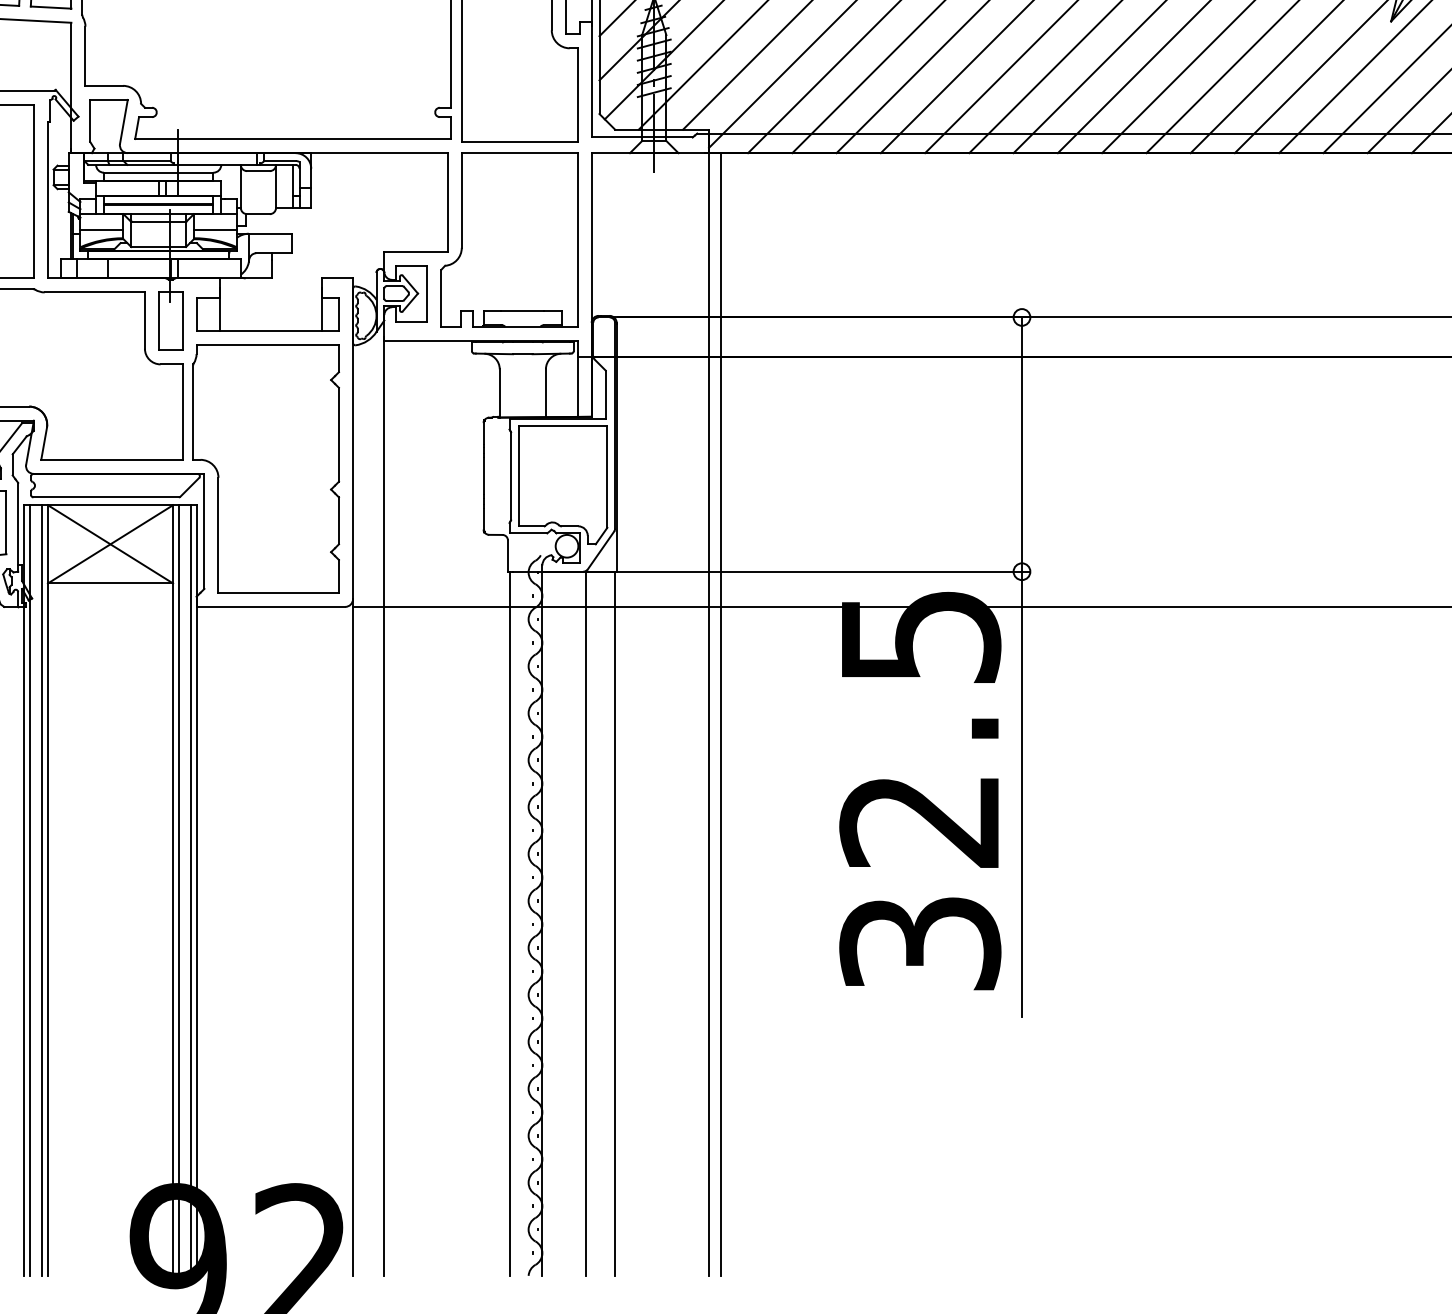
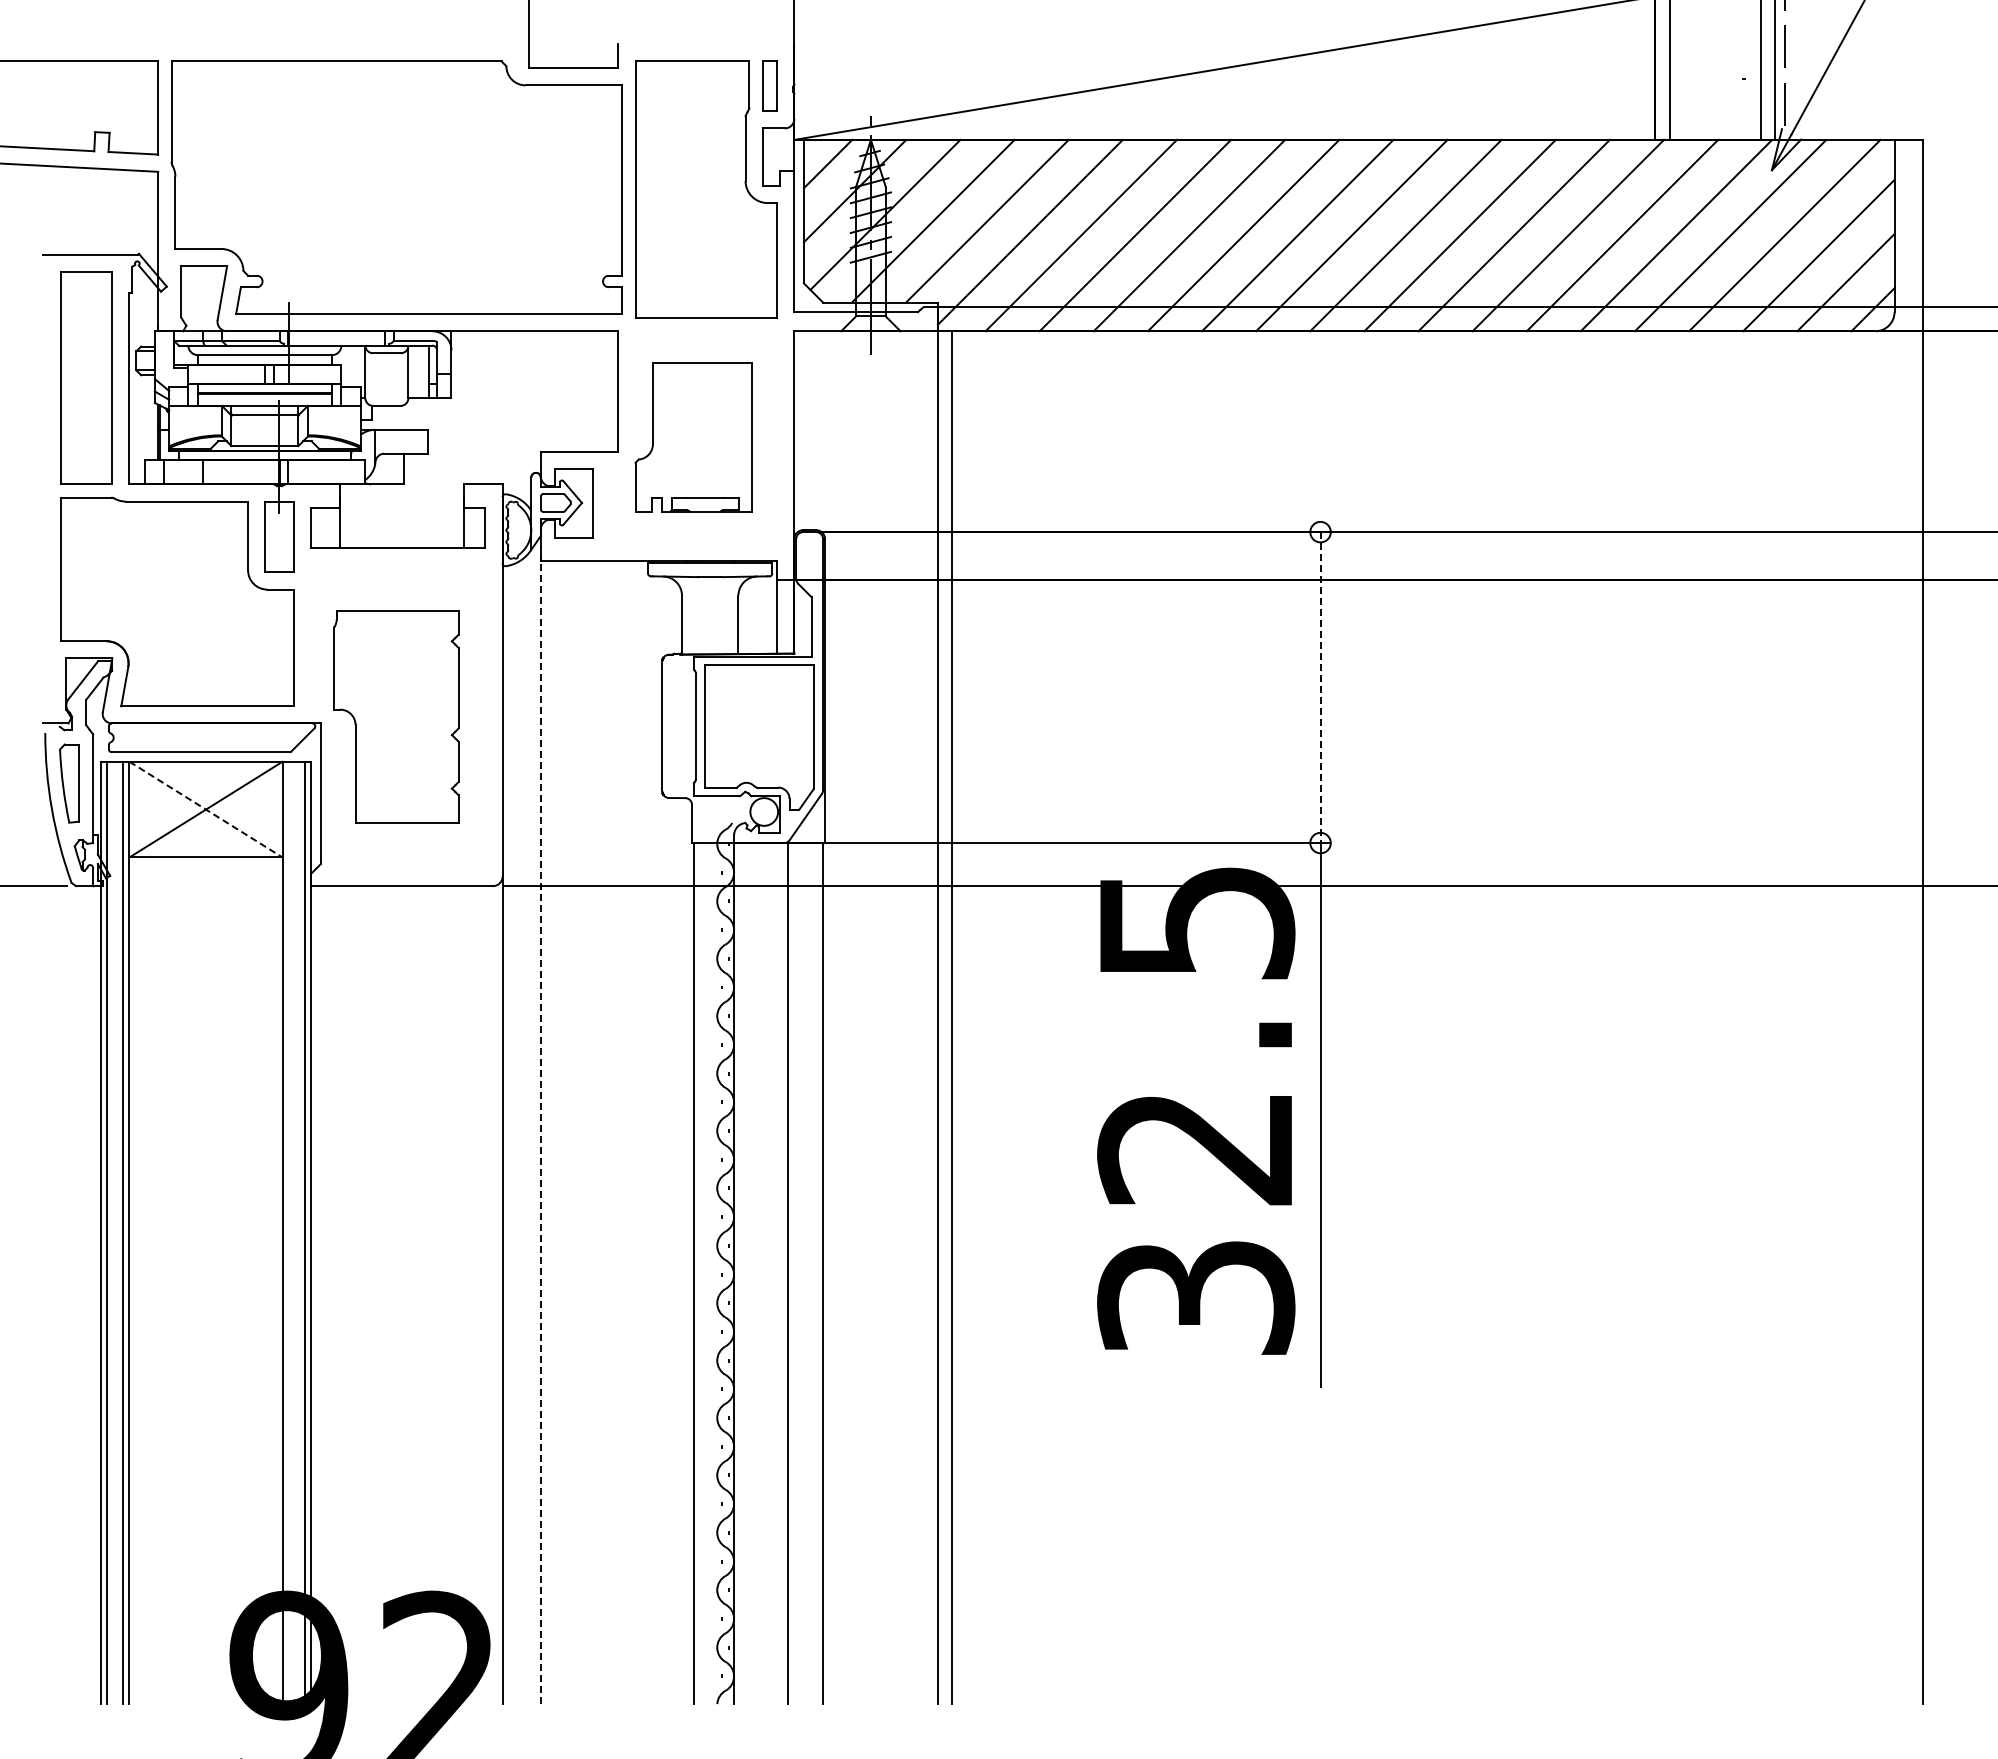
line: (101, 230) -> (195, 425), removed
line: (214, 230) -> (333, 425), removed
part: (509, 240) -> (693, 437), size x0.7
line: (1021, 445) -> (1320, 688), solid -> dashed
part: (266, 469) -> (396, 717), size x0.7
line: (110, 544) -> (206, 809), solid -> dashed
line: (384, 805) -> (540, 1129), solid -> dashed
line: (178, 890) -> (289, 1232), removed

